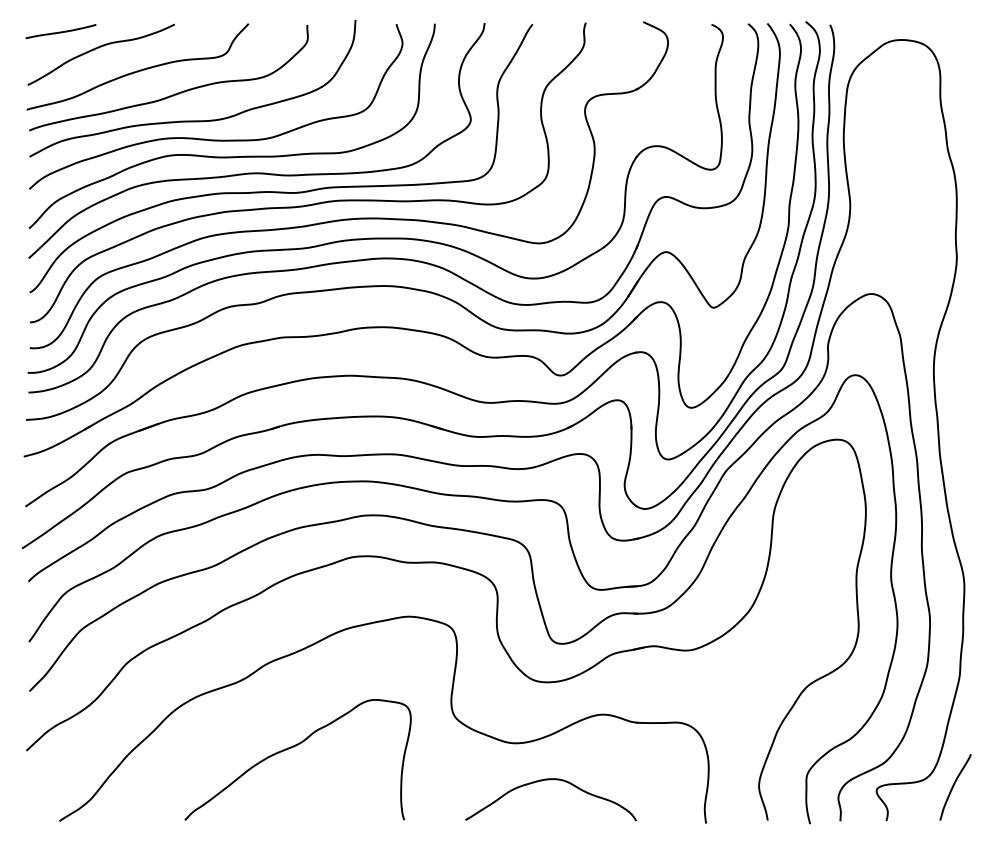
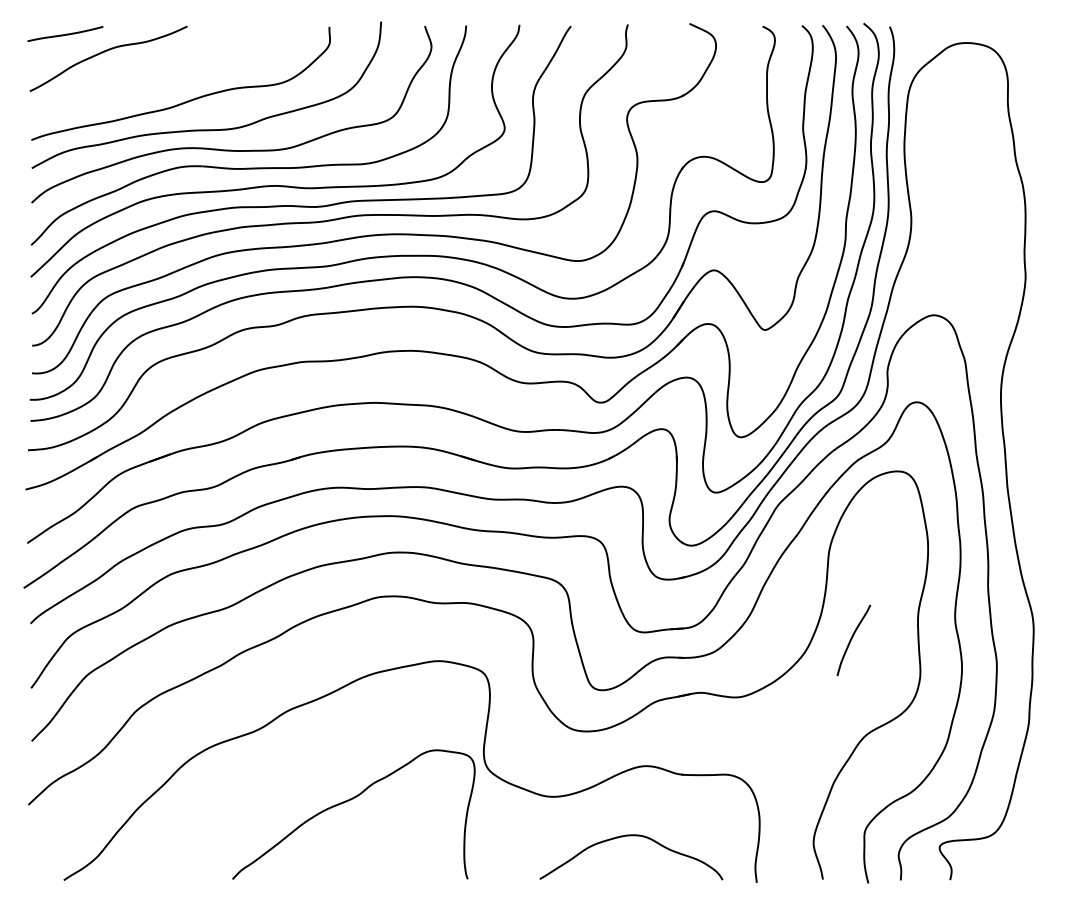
curve: (137, 70) -> (147, 75), removed
curve: (294, 747) -> (350, 801), moved
curve: (550, 780) -> (630, 836), moved
curve: (954, 786) -> (852, 639), moved

